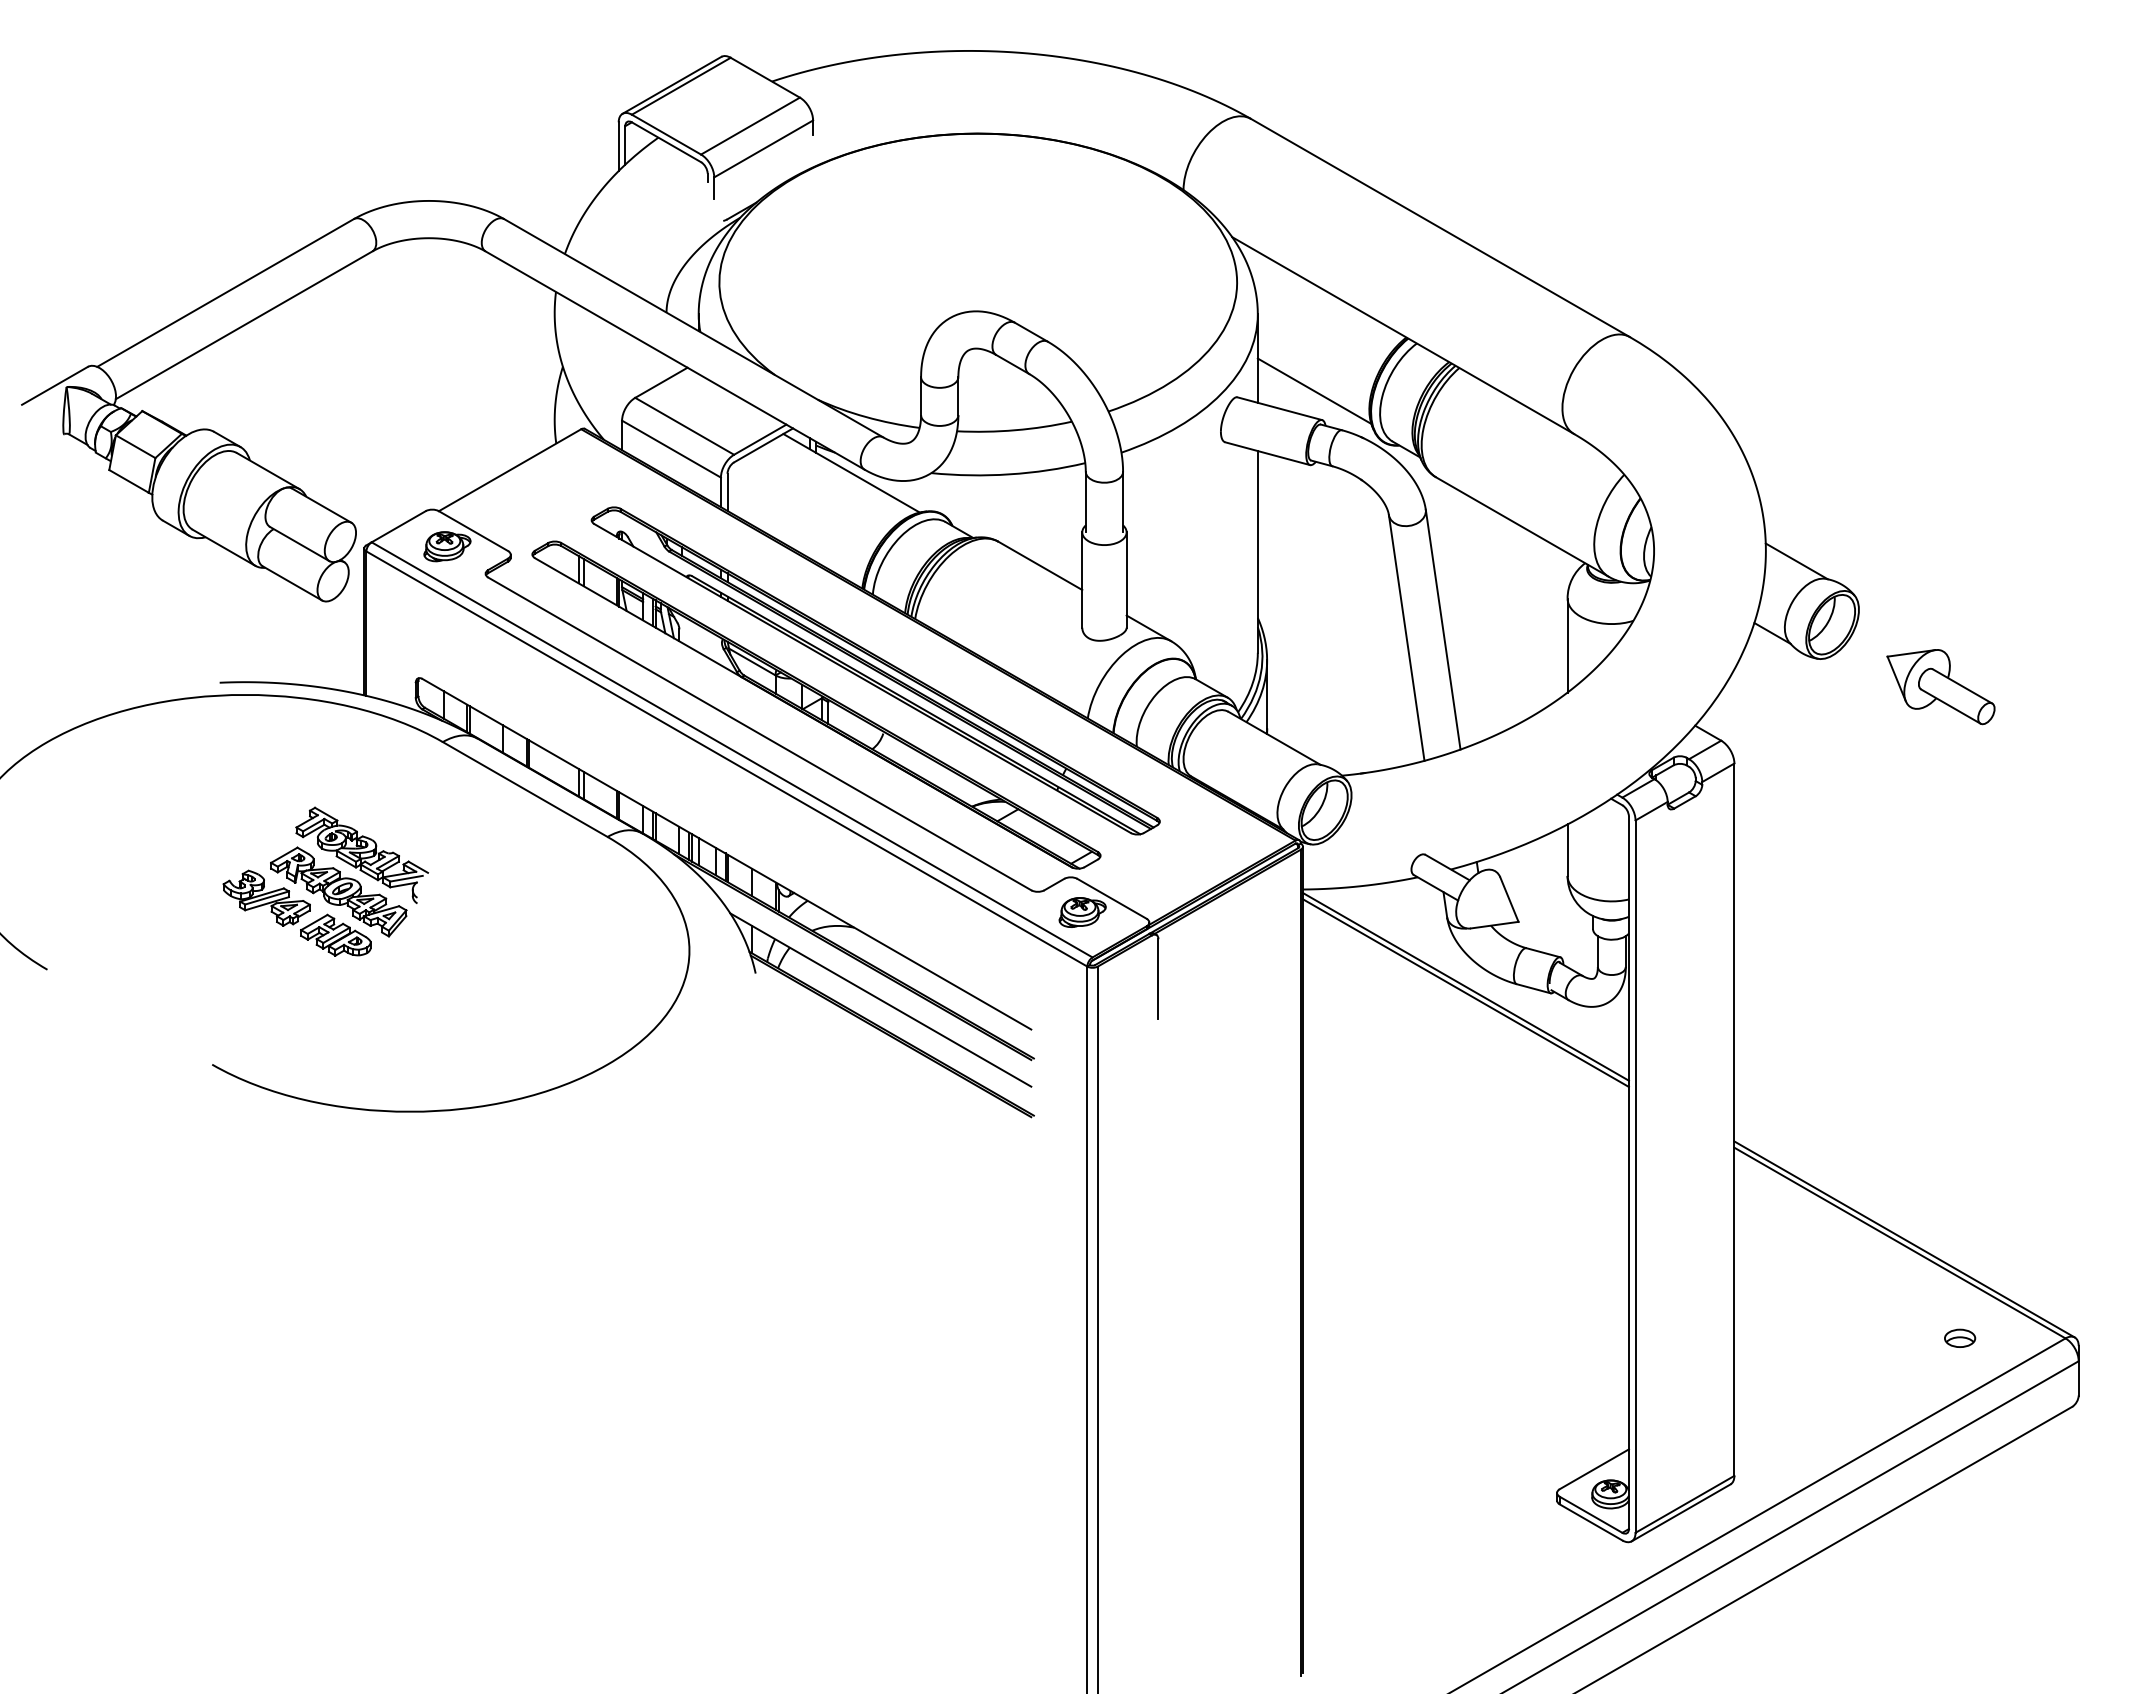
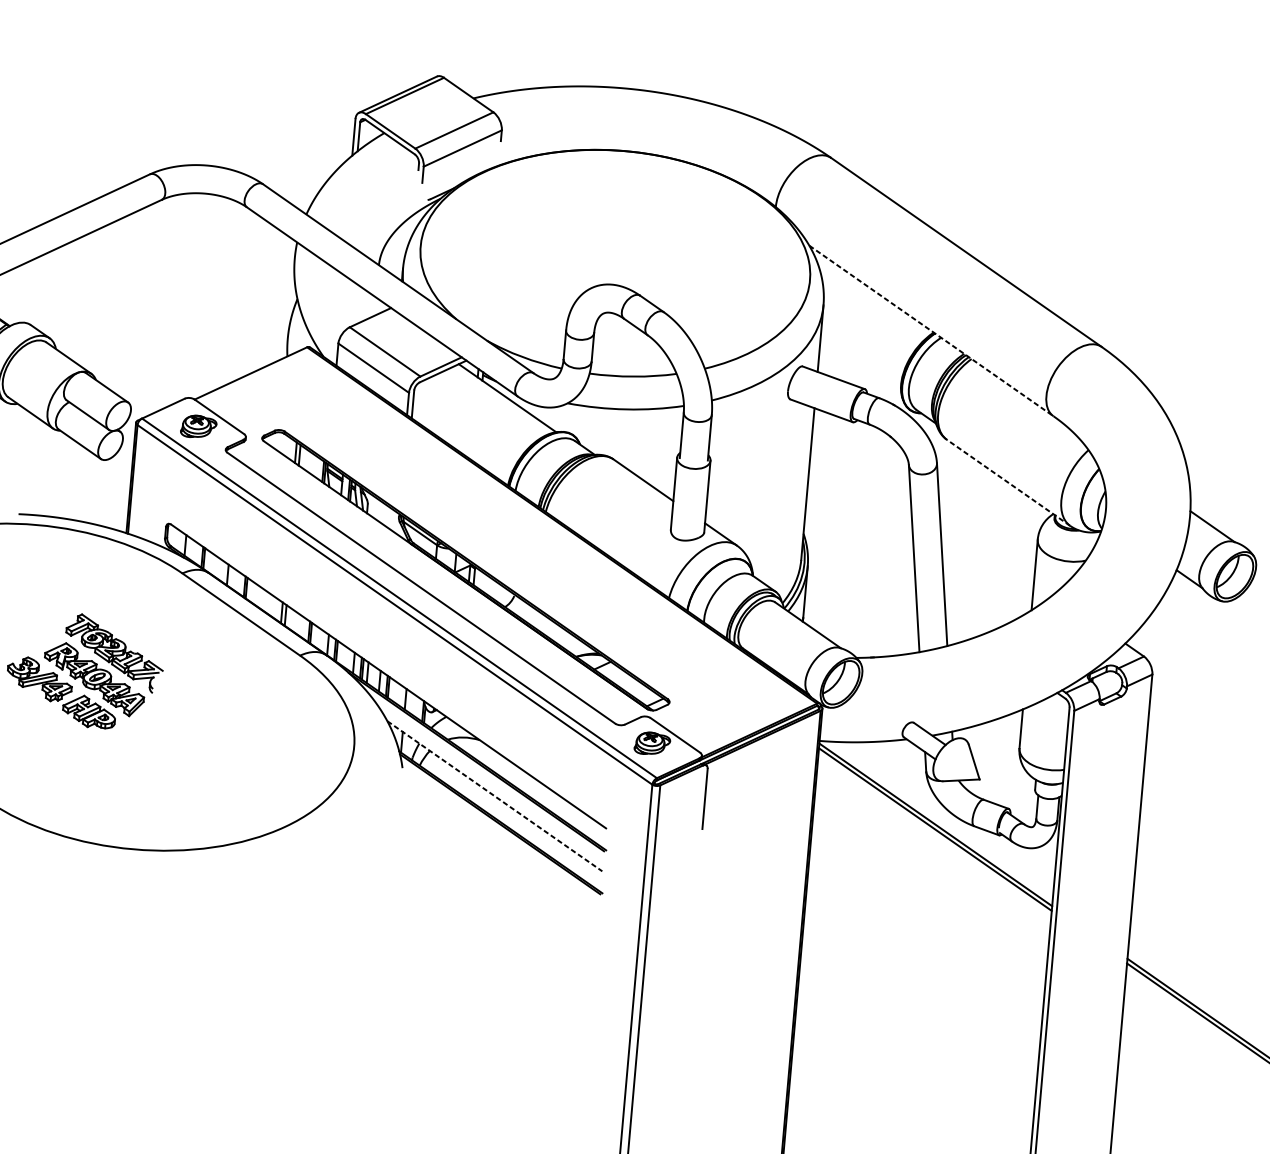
line: (1403, 335) -> (931, 330), solid -> dashed
line: (1314, 390) -> (861, 366), removed
line: (1522, 527) -> (1008, 483), solid -> dashed
part: (875, 670) -> (512, 548), removed
line: (880, 1000) -> (494, 796), solid -> dashed

